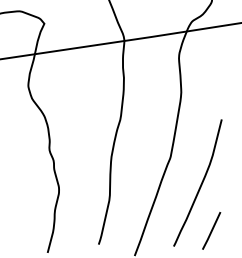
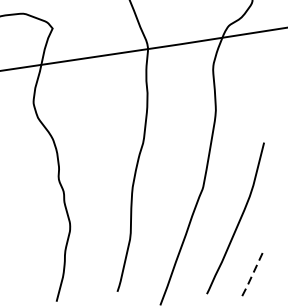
line: (211, 231) -> (251, 276), solid -> dashed

